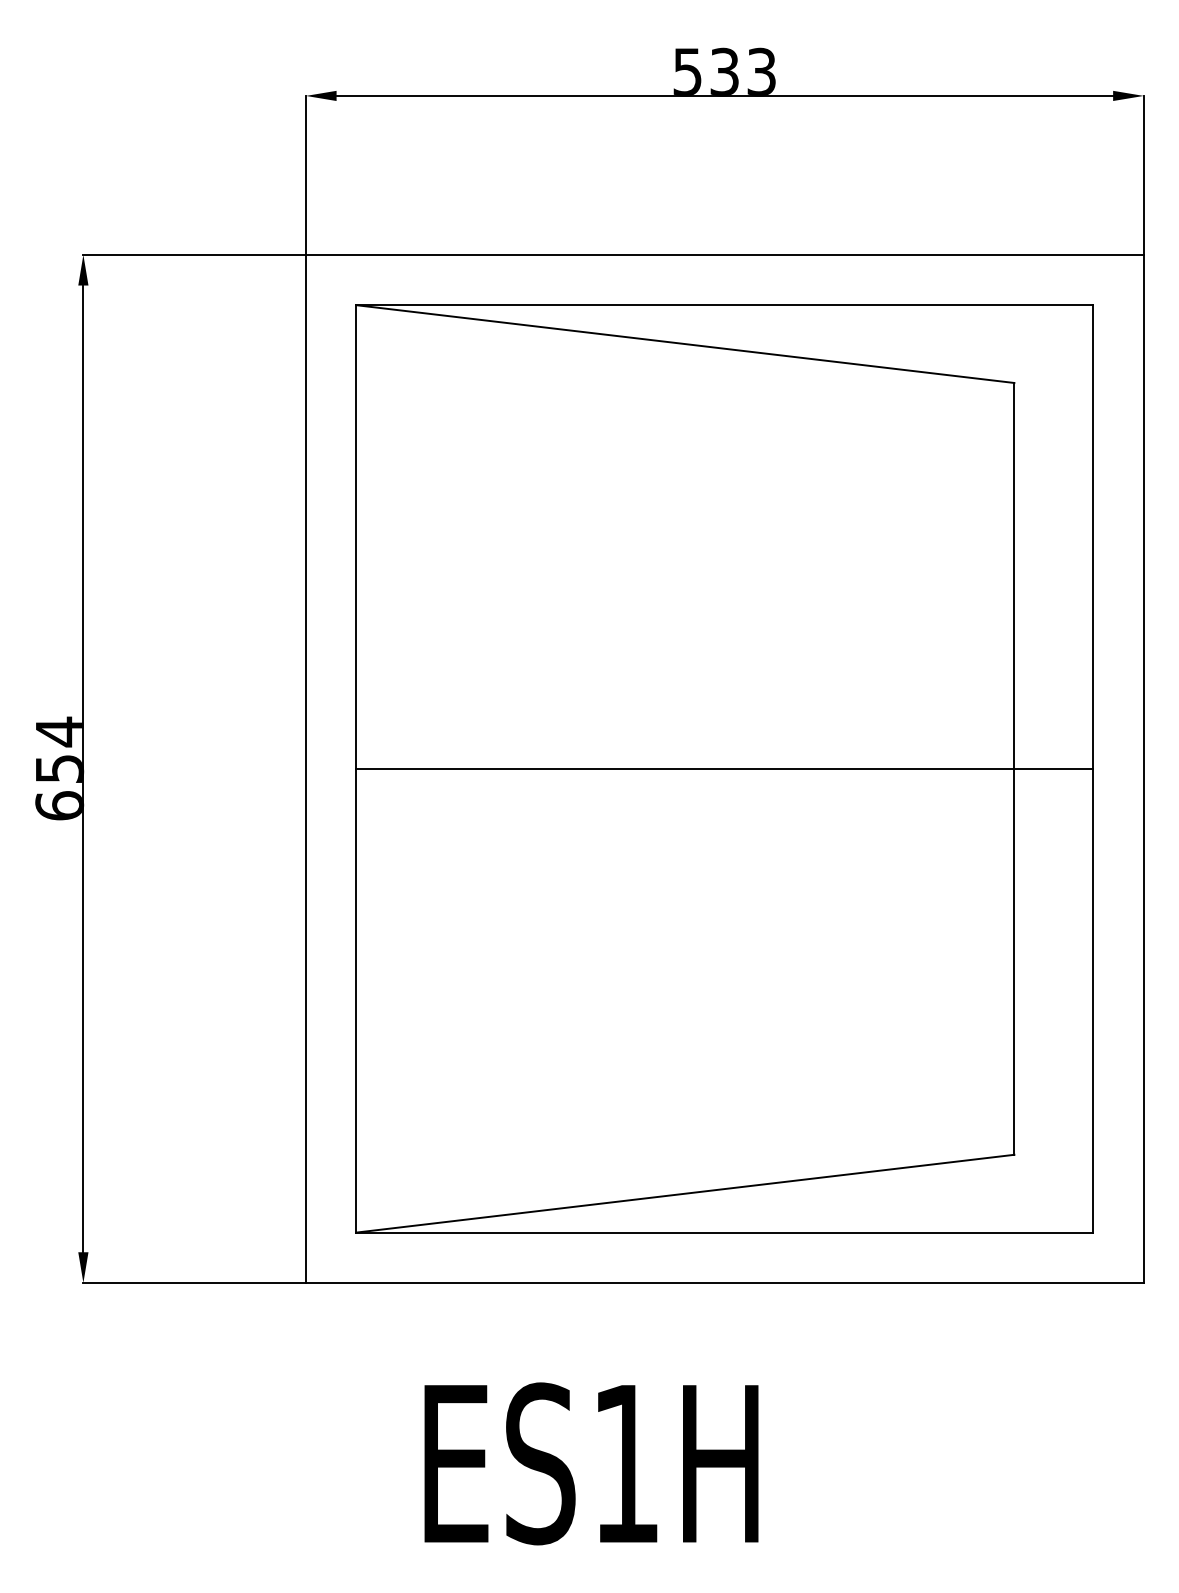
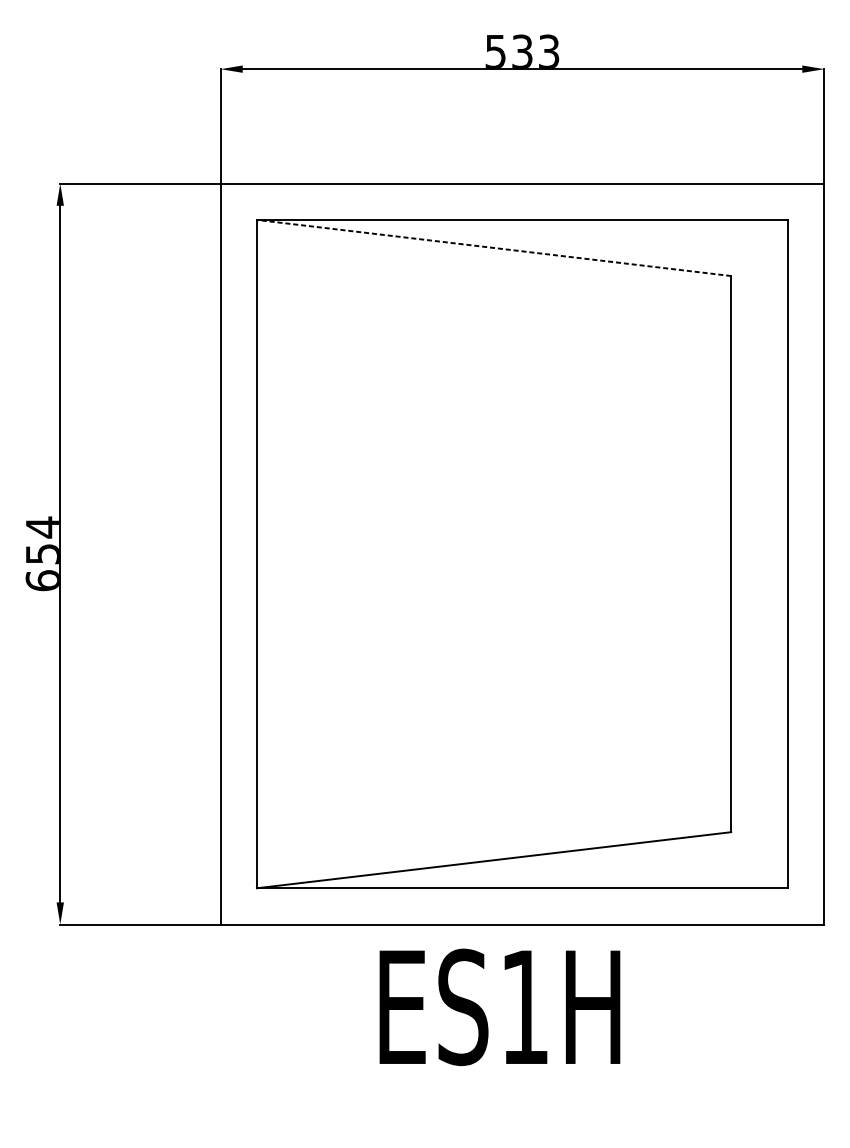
line: (684, 344) -> (493, 248), solid -> dashed
line: (724, 768) -> (522, 553), removed
text: (591, 1463) -> (499, 1007), moved

